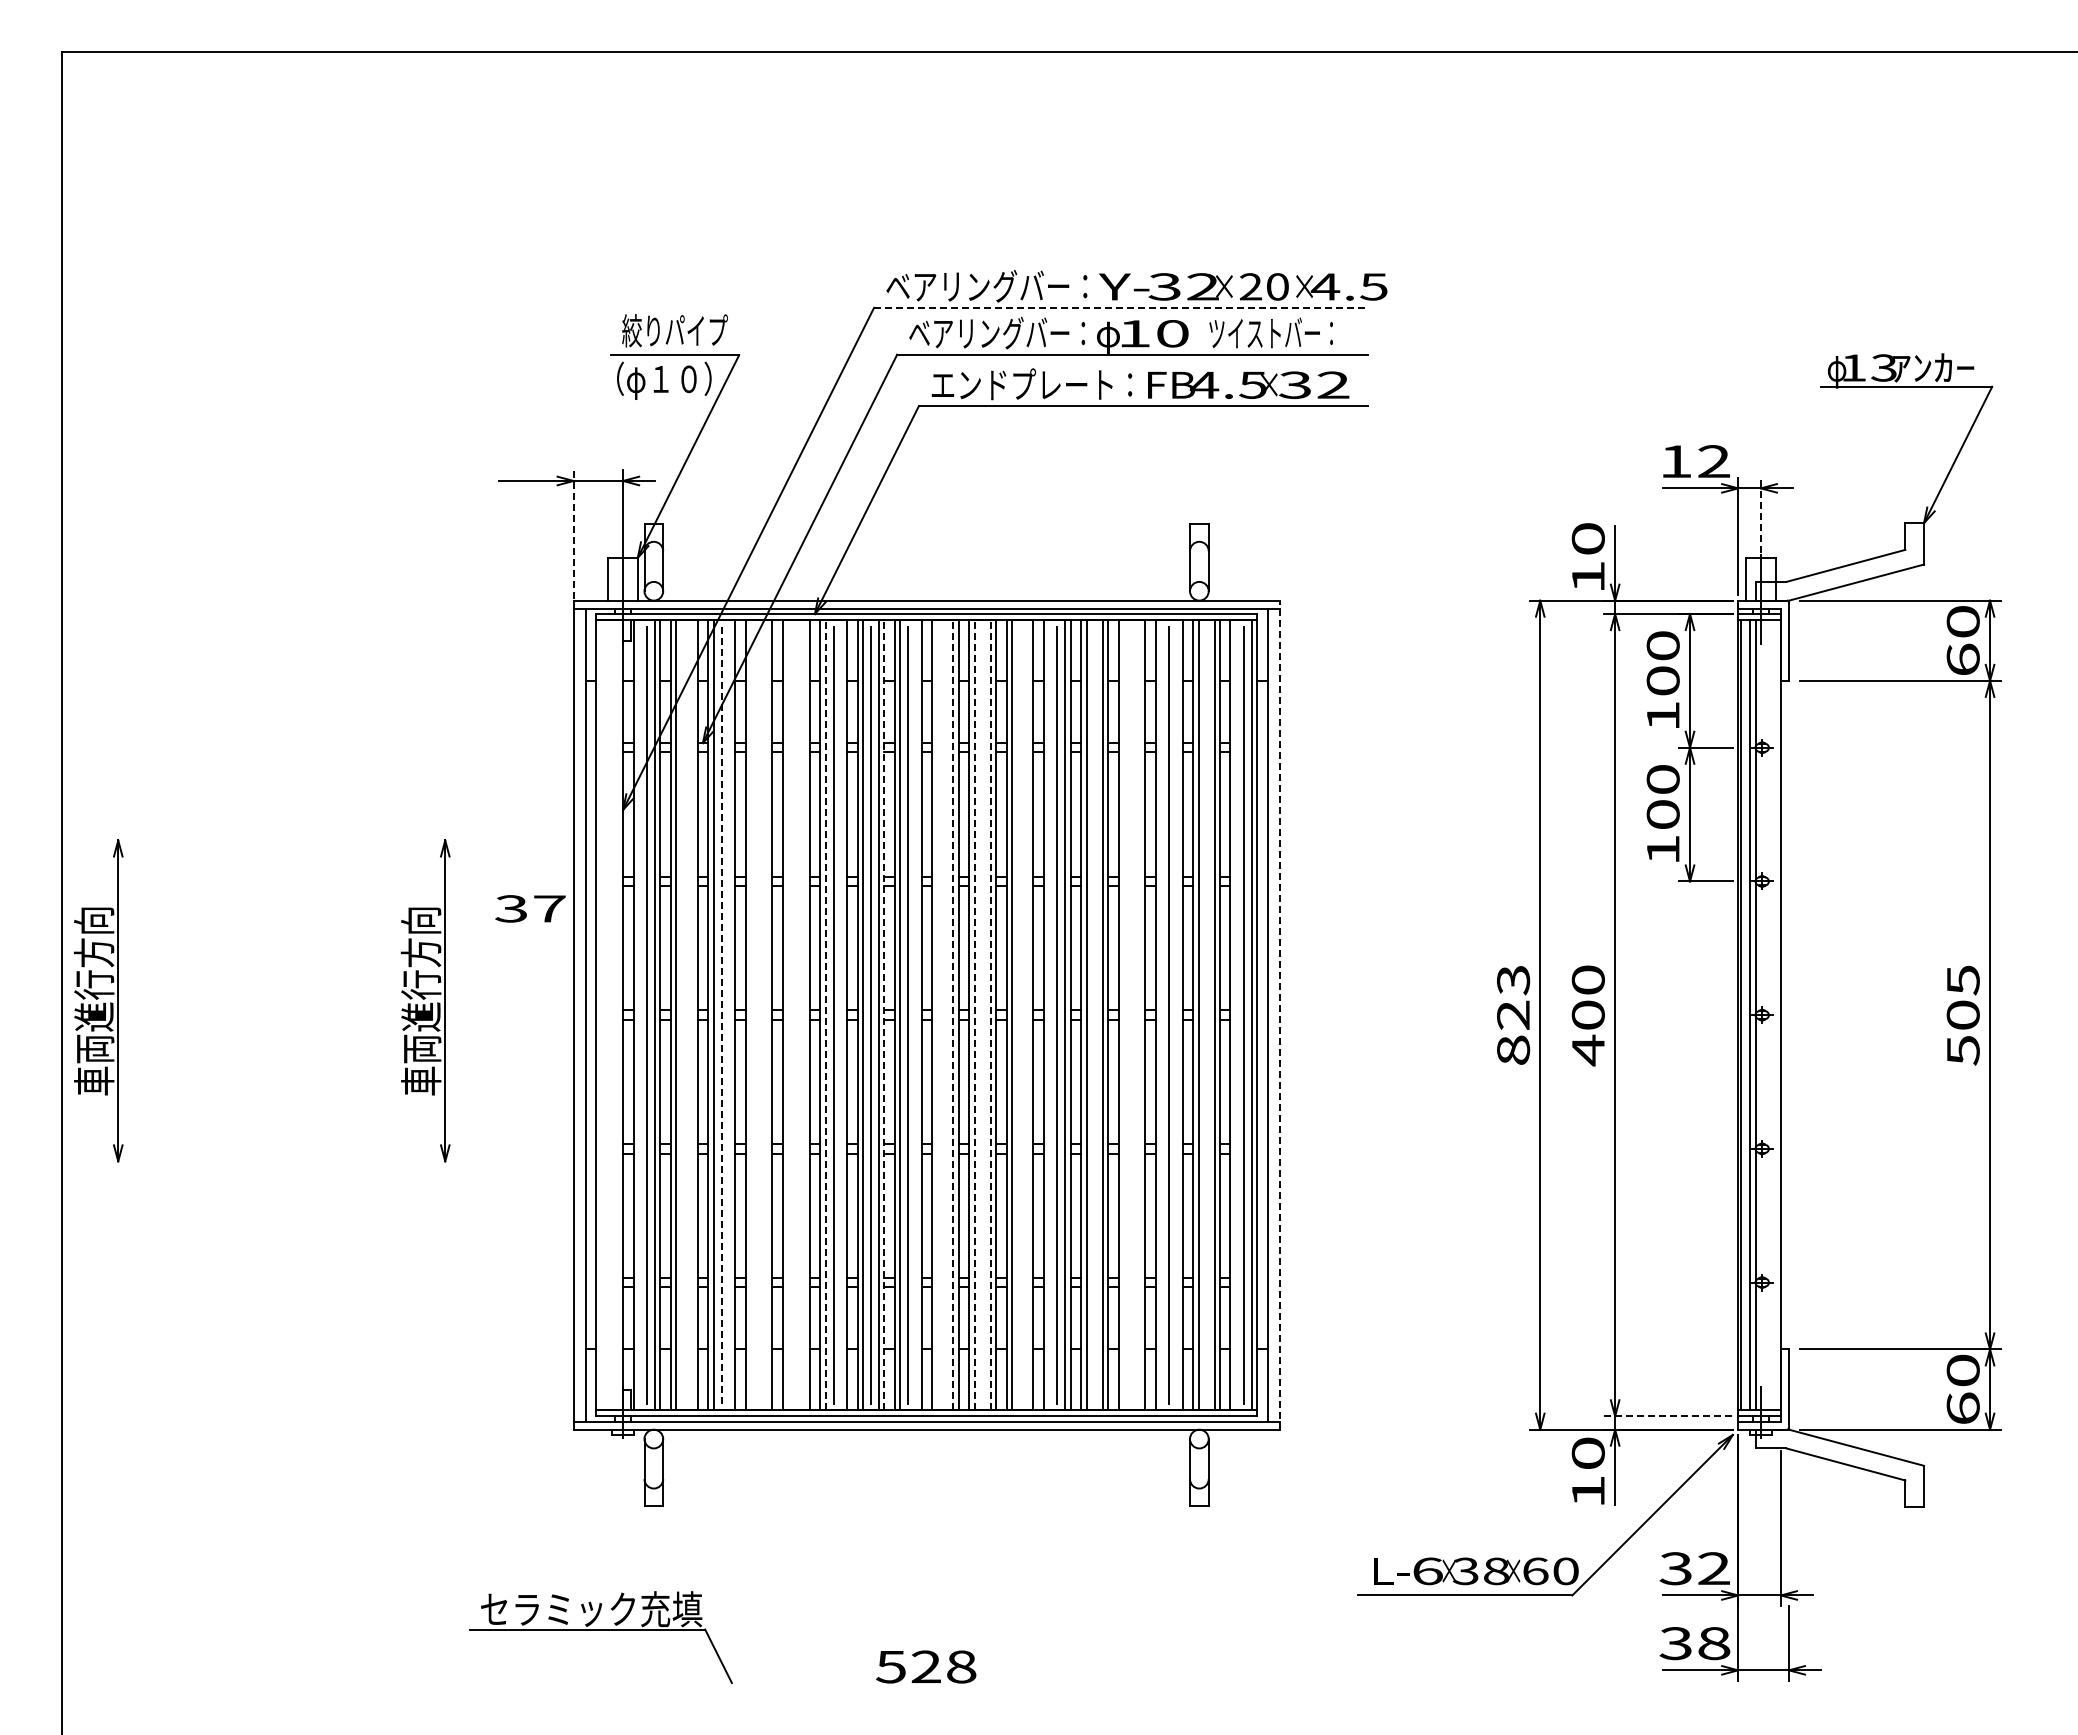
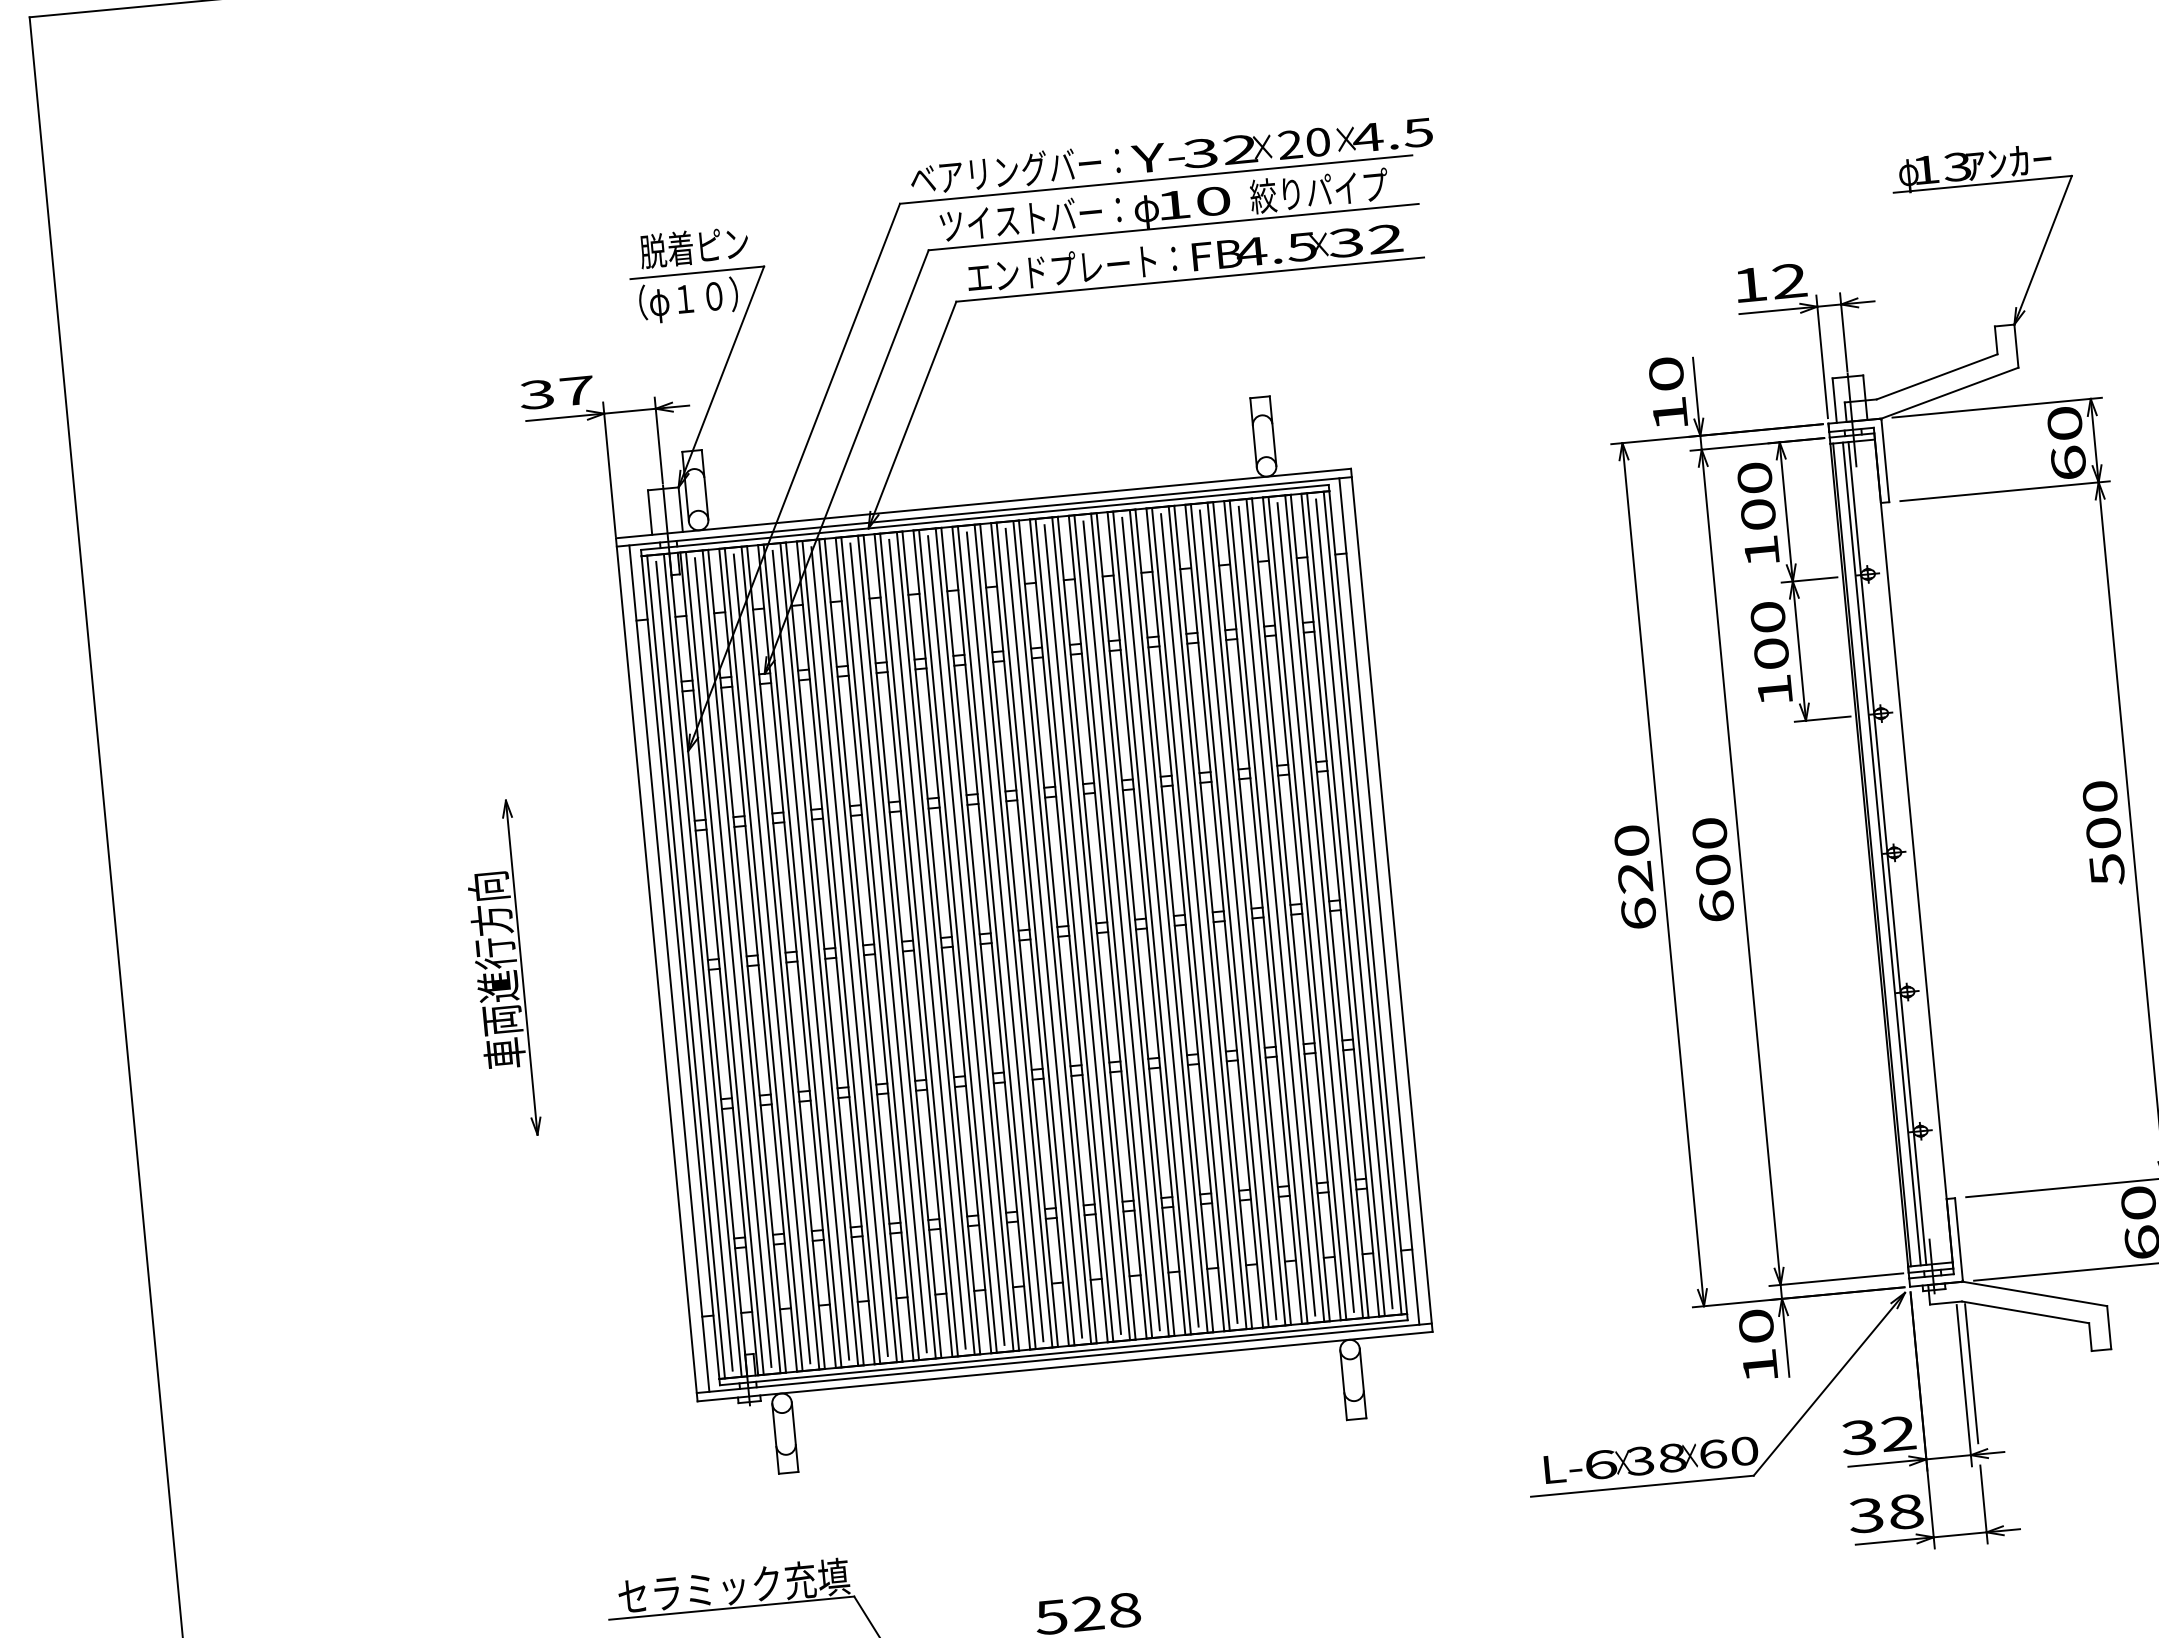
line: (1120, 307) -> (1156, 179), dashed -> solid
text: (674, 330) -> (694, 247), 絞りパイプ -> 脱着ピン
text: (997, 332) -> (1030, 217), ベアリングバー： -> ツイストバー：
text: (1274, 333) -> (1319, 191), ツイストバー： -> 絞りパイプ
line: (1760, 514) -> (1843, 331), dashed -> solid
line: (573, 533) -> (609, 468), dashed -> solid
text: (530, 908) -> (556, 392), moved
text: (1962, 980) -> (2099, 797), 505 -> 500
part: (98, 1000) -> (160, 1001), removed
line: (609, 1014) -> (694, 965), added
line: (684, 1014) -> (772, 958), added
line: (721, 1014) -> (810, 954), dashed -> solid
line: (758, 1014) -> (849, 950), added
line: (796, 1014) -> (888, 947), added
line: (825, 1014) -> (918, 944), dashed -> solid
line: (884, 1014) -> (980, 938), dashed -> solid
line: (945, 1014) -> (1043, 932), added
line: (953, 1014) -> (1052, 931), dashed -> solid
line: (974, 1014) -> (1074, 929), dashed -> solid
line: (982, 1014) -> (1082, 928), added
line: (990, 1014) -> (1090, 928), dashed -> solid
line: (1020, 1014) -> (1121, 925), added
line: (1094, 1014) -> (1199, 917), added
line: (1131, 1014) -> (1237, 914), added
line: (1206, 1014) -> (1315, 906), added
line: (1279, 1014) -> (1391, 899), dashed -> solid
text: (1513, 1014) -> (1635, 876), 823 -> 620
line: (601, 1015) -> (685, 967), added
line: (617, 1015) -> (702, 965), added
line: (638, 1015) -> (724, 963), added
line: (692, 1015) -> (780, 958), added
line: (729, 1015) -> (819, 954), added
line: (750, 1015) -> (840, 952), added
line: (766, 1015) -> (857, 951), added
line: (788, 1015) -> (880, 949), added
line: (804, 1015) -> (897, 947), added
line: (841, 1015) -> (935, 943), added
line: (916, 1015) -> (1013, 936), added
line: (937, 1015) -> (1035, 934), added
line: (1028, 1015) -> (1130, 925), added
line: (1049, 1015) -> (1152, 923), added
line: (1123, 1015) -> (1229, 916), added
line: (1140, 1015) -> (1247, 914), added
line: (1161, 1015) -> (1268, 912), added
line: (1177, 1015) -> (1285, 910), added
line: (1235, 1015) -> (1345, 905), added
text: (1587, 1050) -> (1715, 906), 400 -> 600
line: (1669, 1416) -> (1837, 1279), dashed -> solid
line: (1788, 1517) -> (1971, 1373), added

